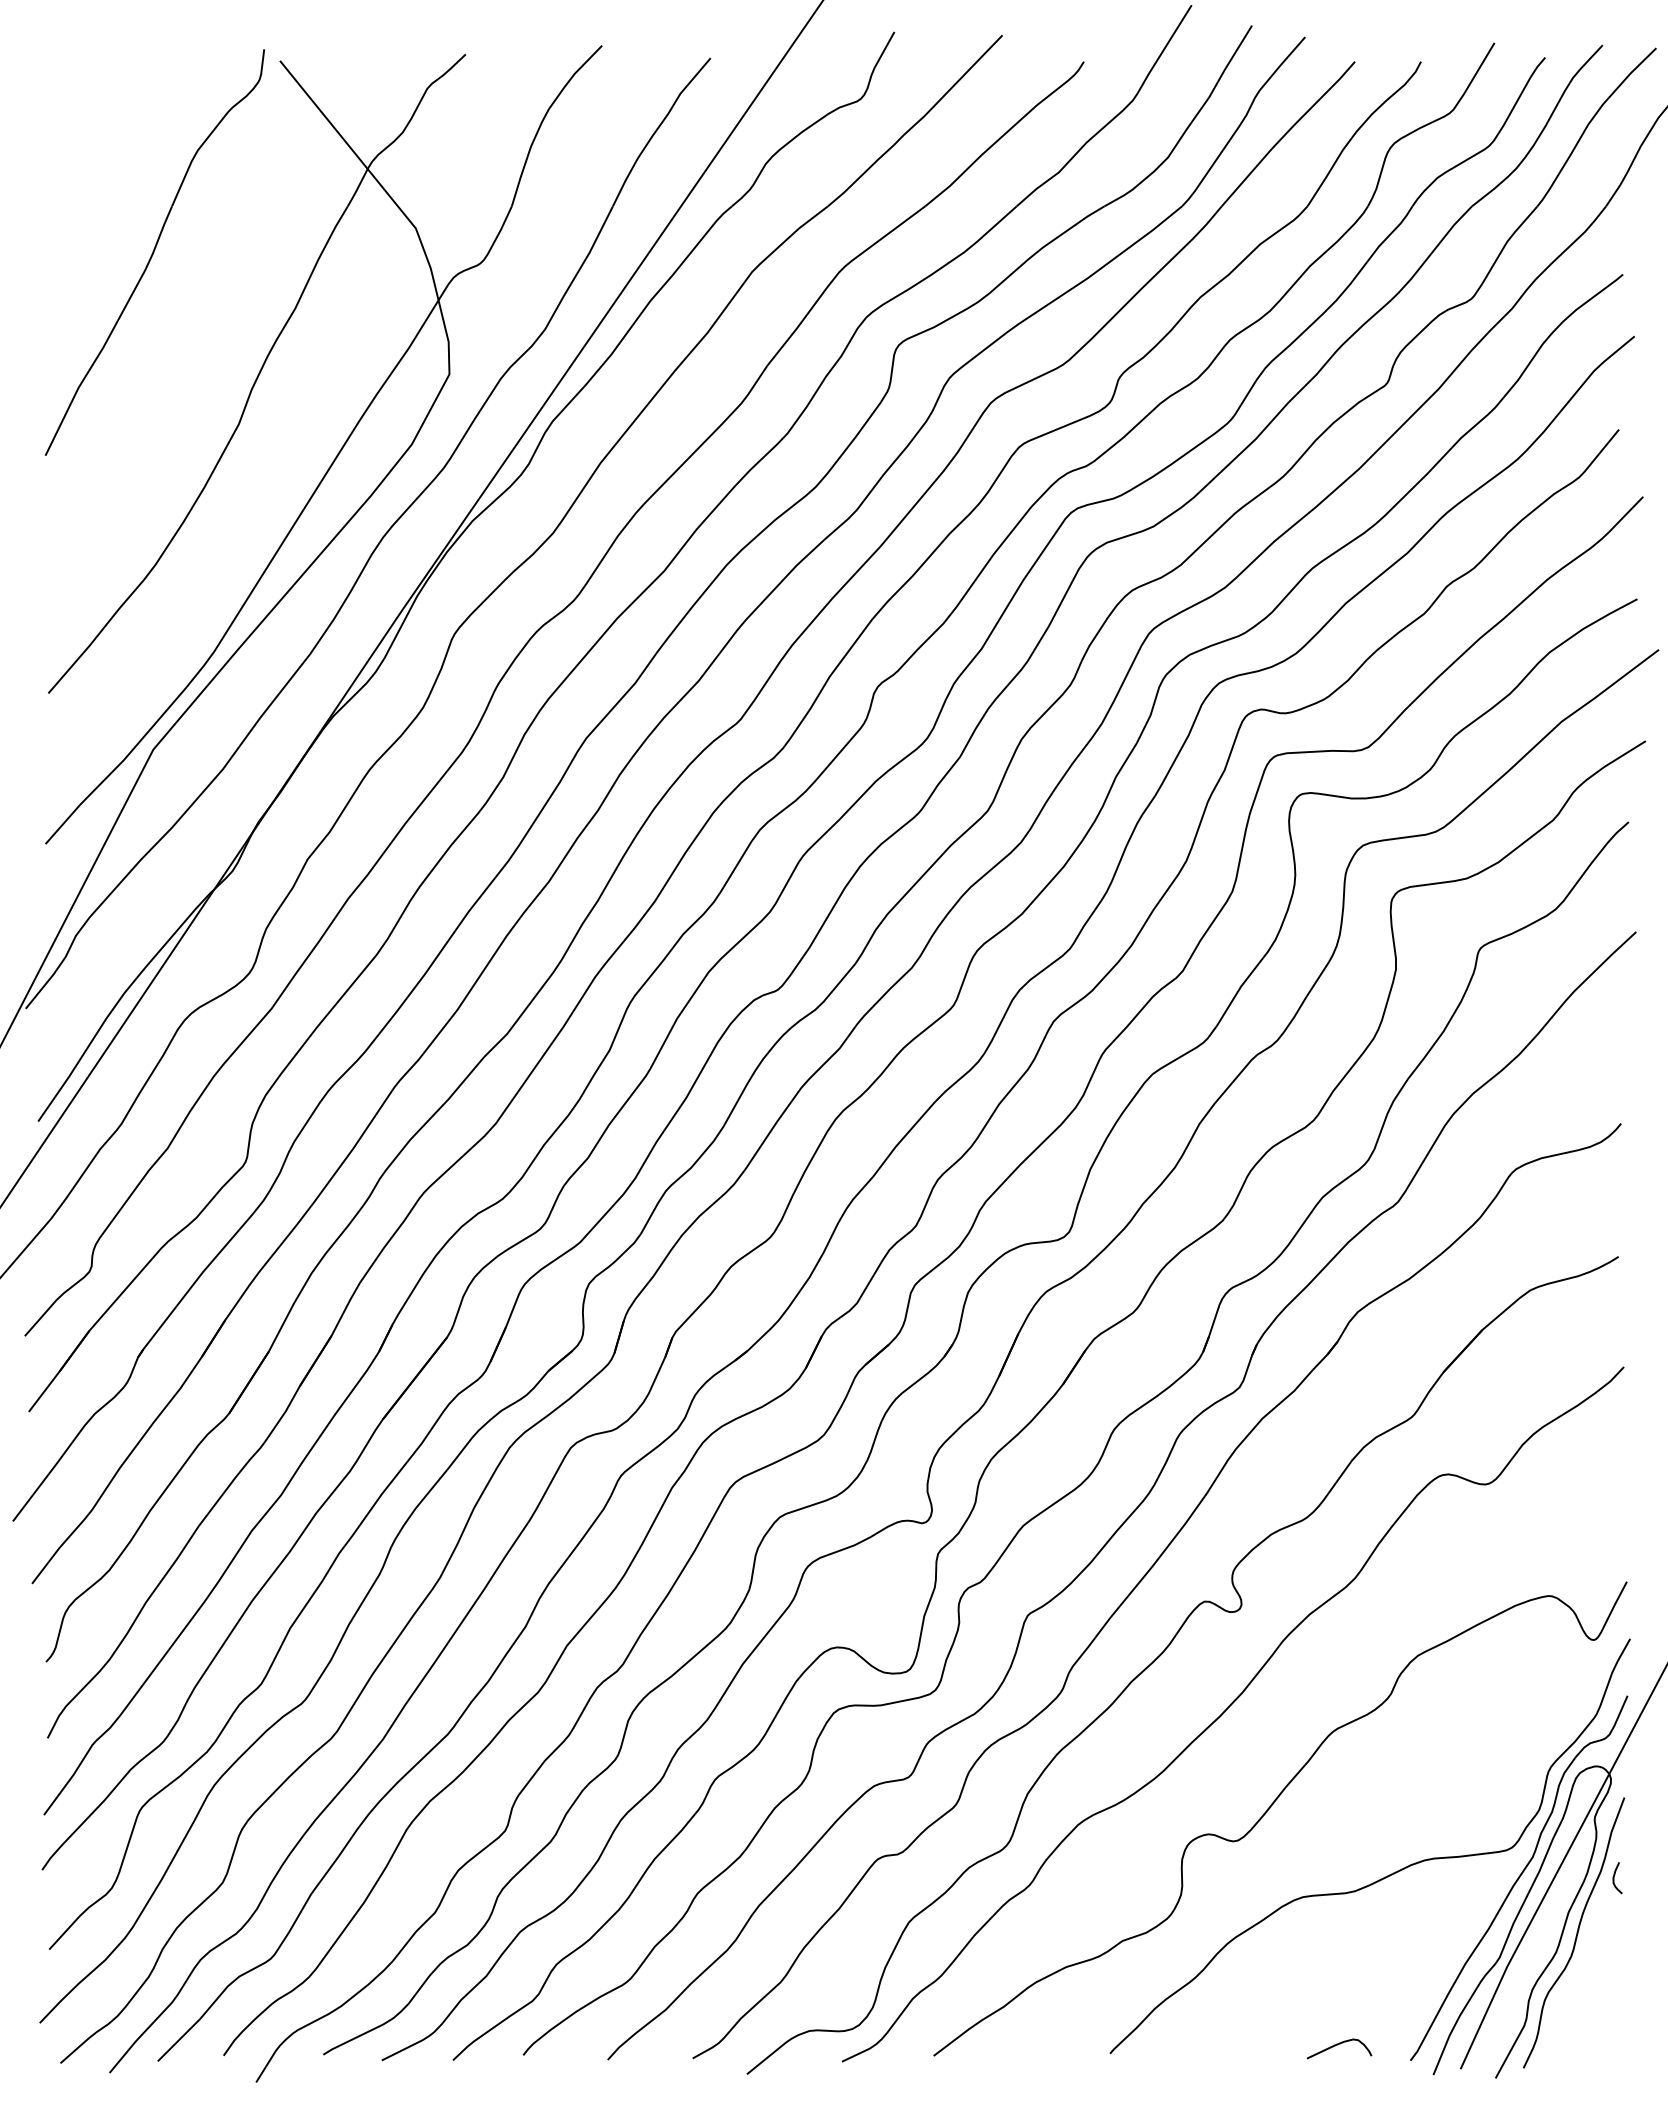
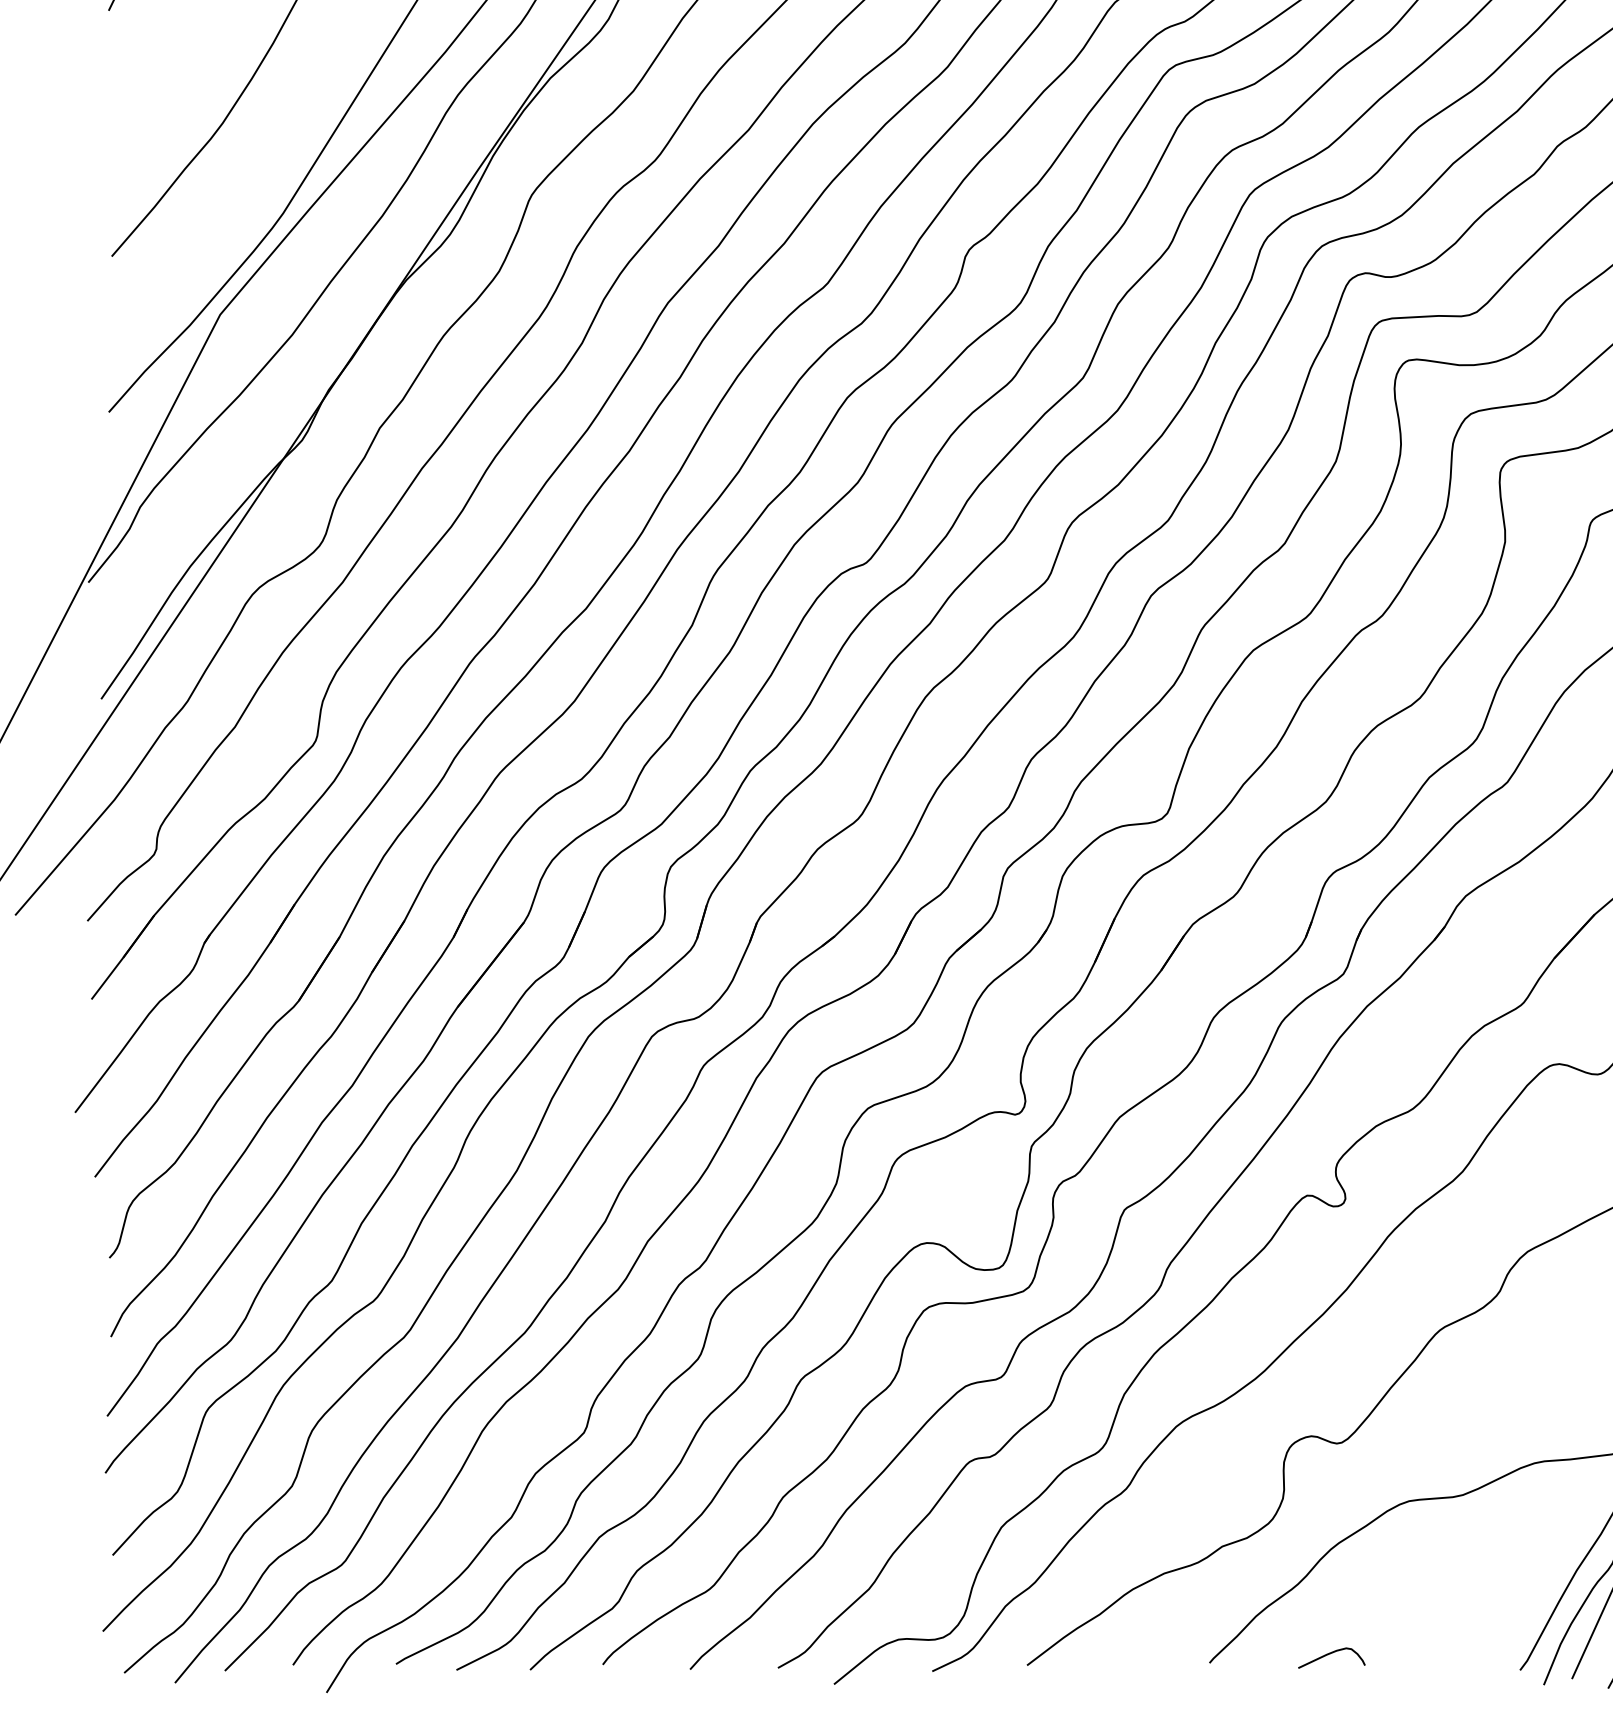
curve: (1337, 2045) -> (1329, 1654), moved

